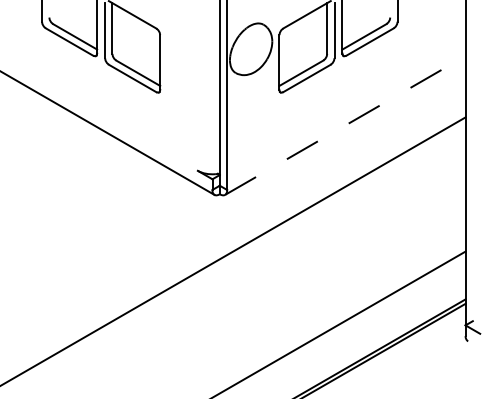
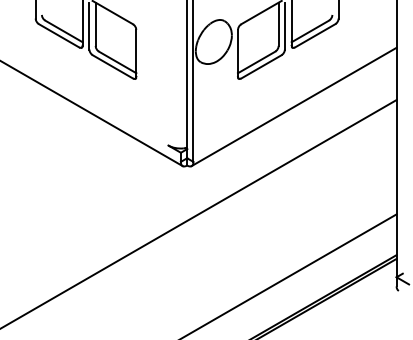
line: (345, 125) -> (294, 106), dashed -> solid

